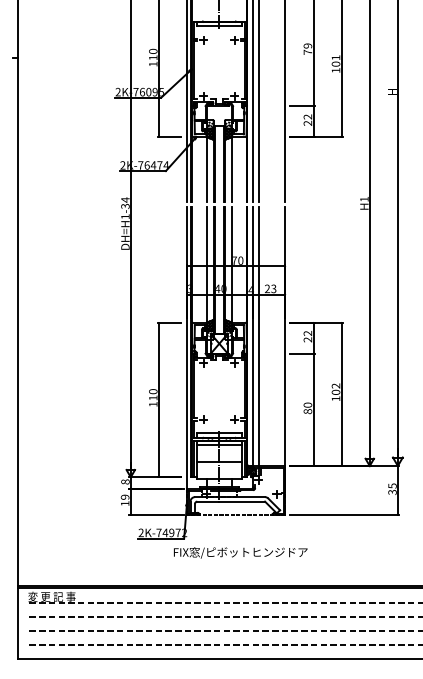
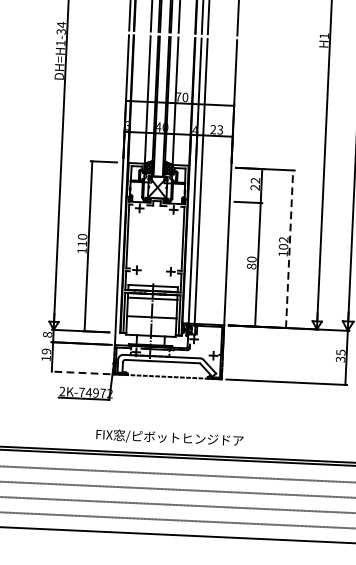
line: (341, 394) -> (289, 249), solid -> dashed
line: (156, 515) -> (80, 373), solid -> dashed
text: (240, 552) -> (169, 437), moved

